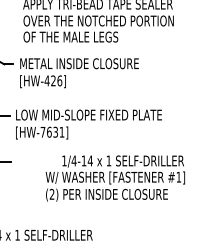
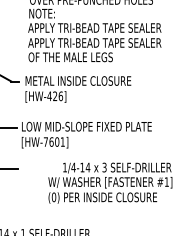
text: (98, 20) -> (95, 42), OVER THE NOTCHED PORTION -> APPLY TRI-BEAD TAPE SEALER
text: (56, 131) -> (57, 141), [HW-7631] -> [HW-7601]
text: (108, 160) -> (104, 167), 1 -> 3
text: (51, 194) -> (53, 197), (2) -> (0)

